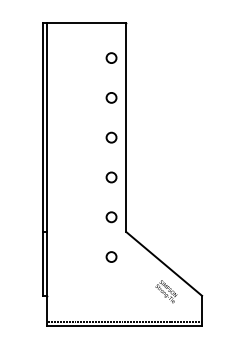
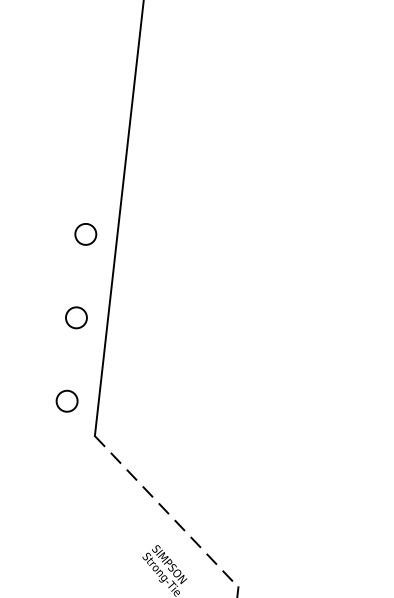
circle: (111, 57) -> (104, 66), removed
circle: (111, 97) -> (95, 150), removed
circle: (111, 256) -> (57, 483), removed
line: (164, 264) -> (167, 512), solid -> dashed

